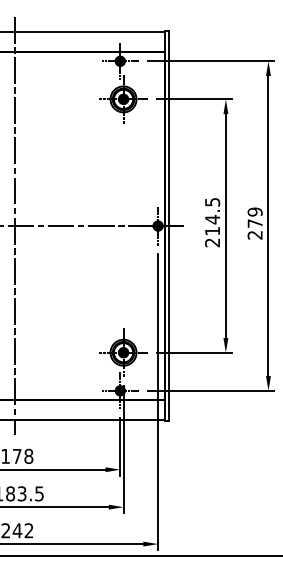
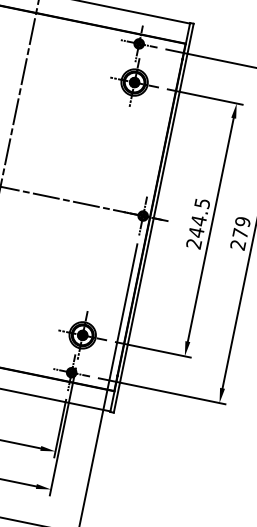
text: (212, 231) -> (196, 232), 214.5 -> 244.5

